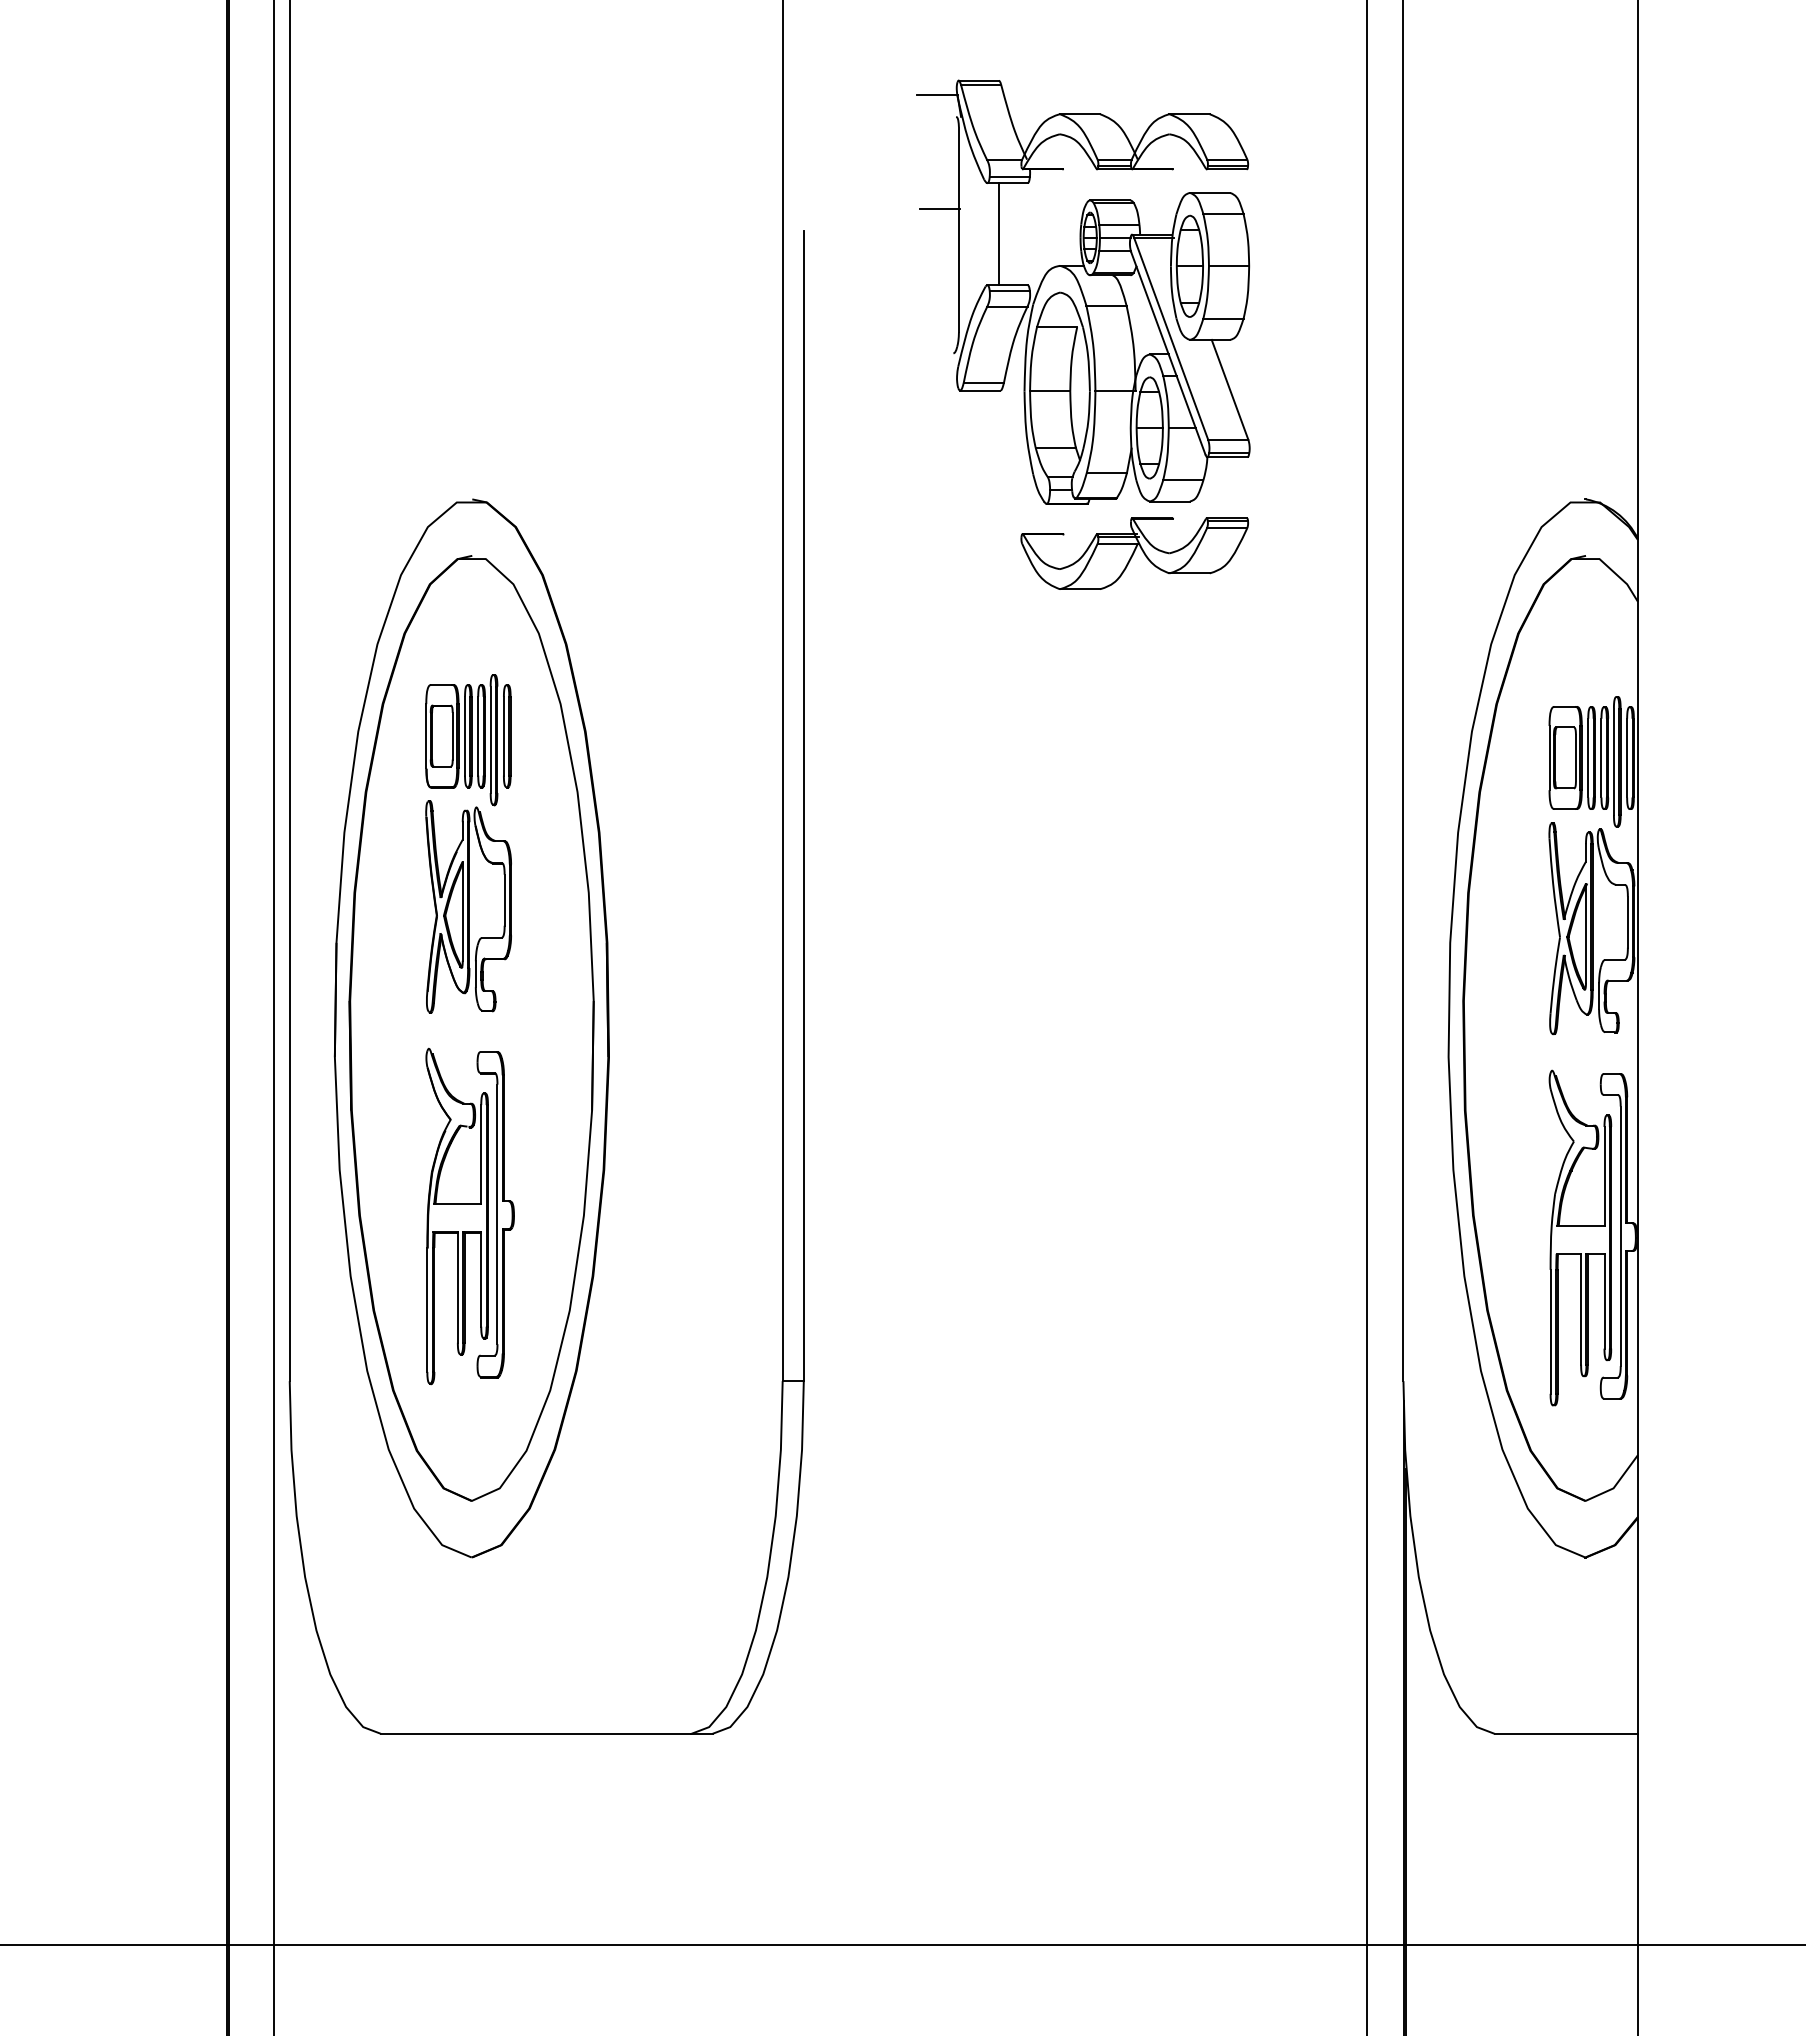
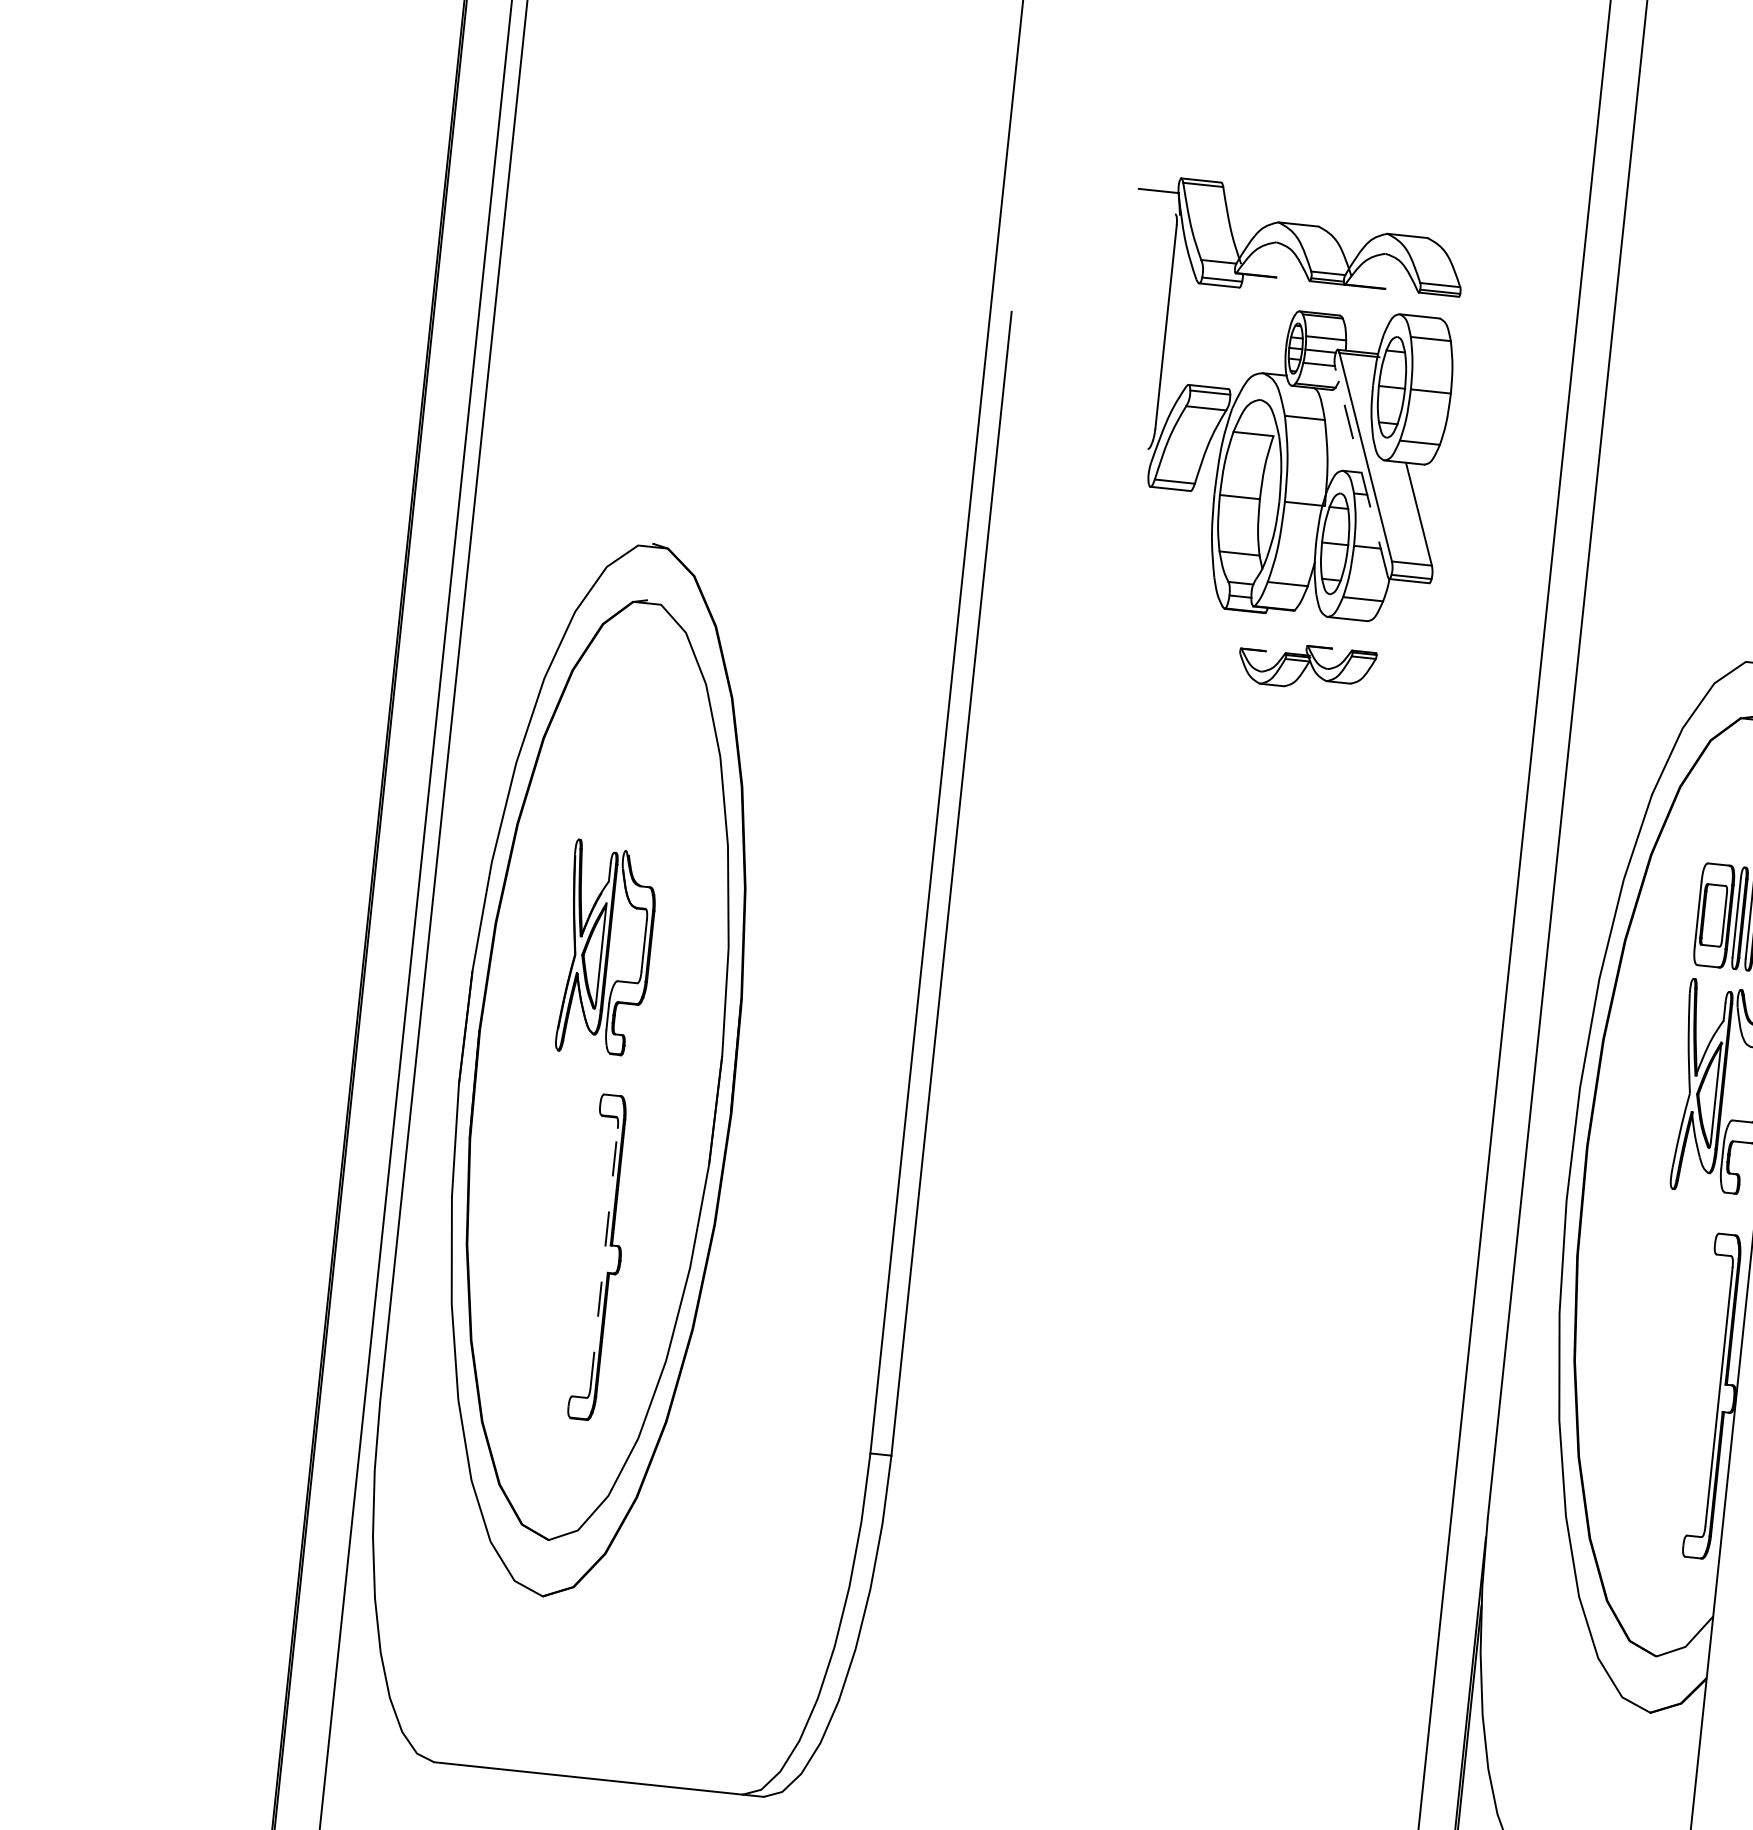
line: (939, 209) -> (1148, 304), removed
line: (999, 234) -> (1205, 335), removed
line: (1168, 352) -> (1361, 470), solid -> dashed
part: (1134, 553) -> (1306, 667), size x0.6
part: (468, 740) -> (624, 783), removed
line: (497, 1214) -> (604, 1257), solid -> dashed
part: (456, 1216) -> (563, 1255), removed
part: (1580, 1237) -> (1678, 1393), removed

